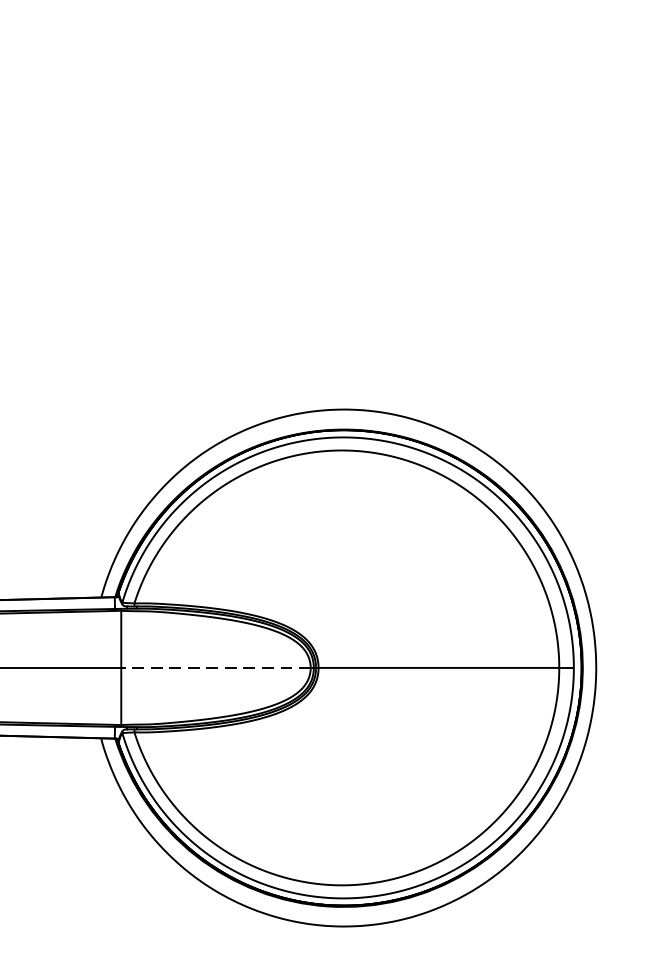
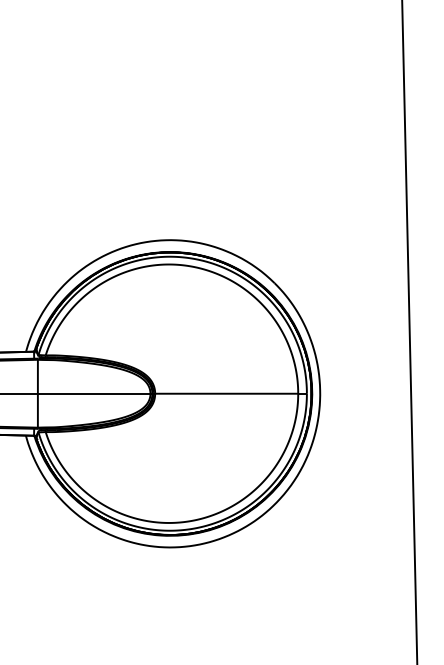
line: (216, 667) -> (94, 393), dashed -> solid

